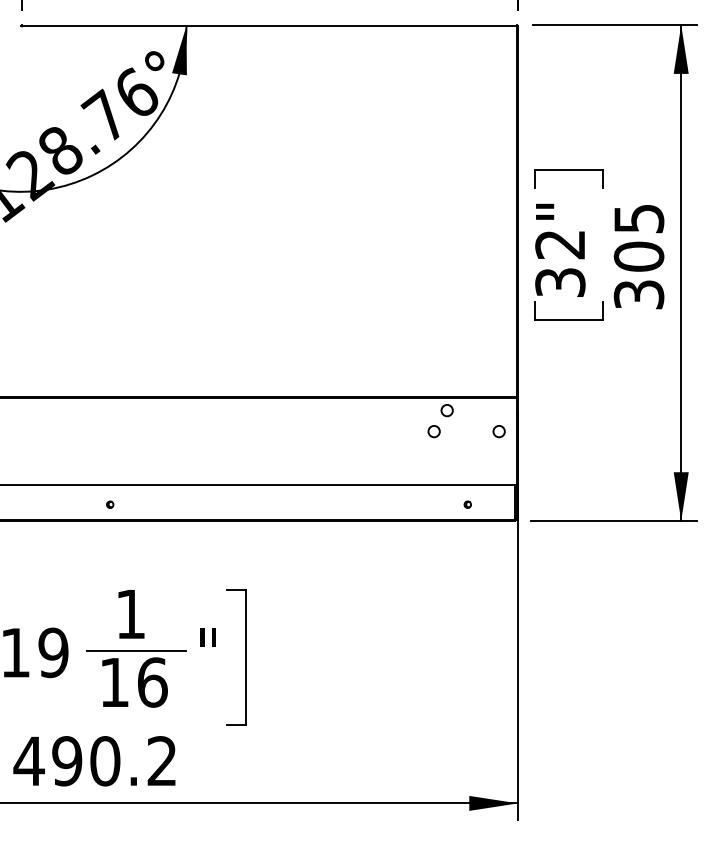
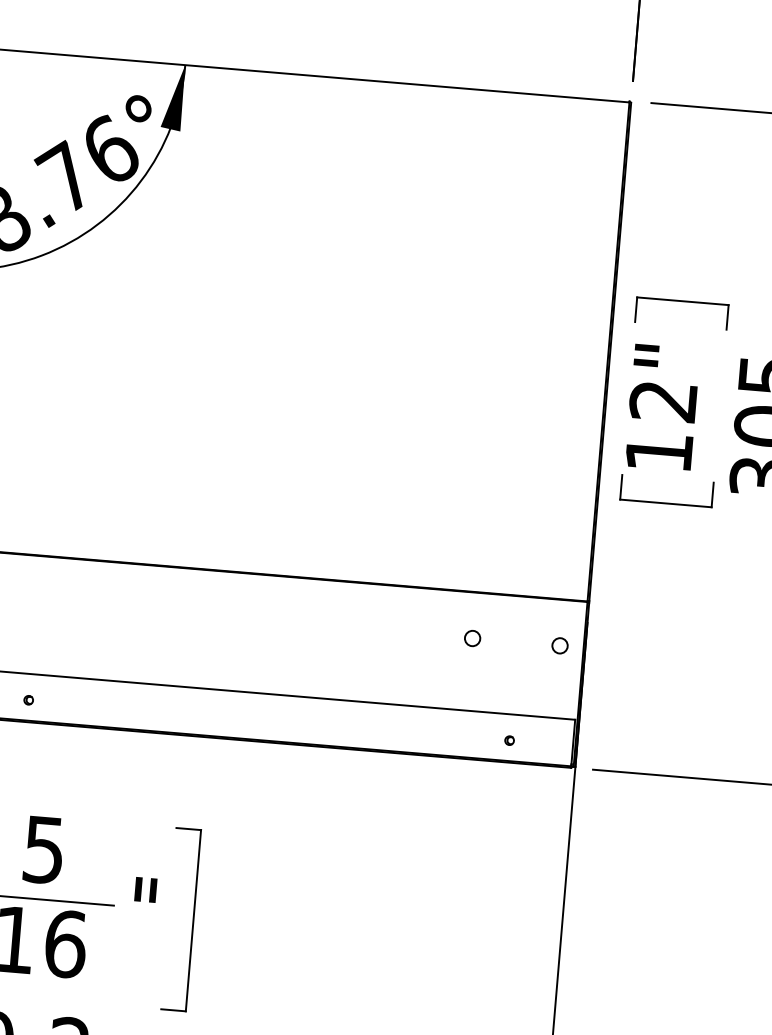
text: (560, 282) -> (659, 452), 32" -> 12"
circle: (446, 410) -> (491, 611), removed
text: (130, 614) -> (43, 850), 1 -> 5

